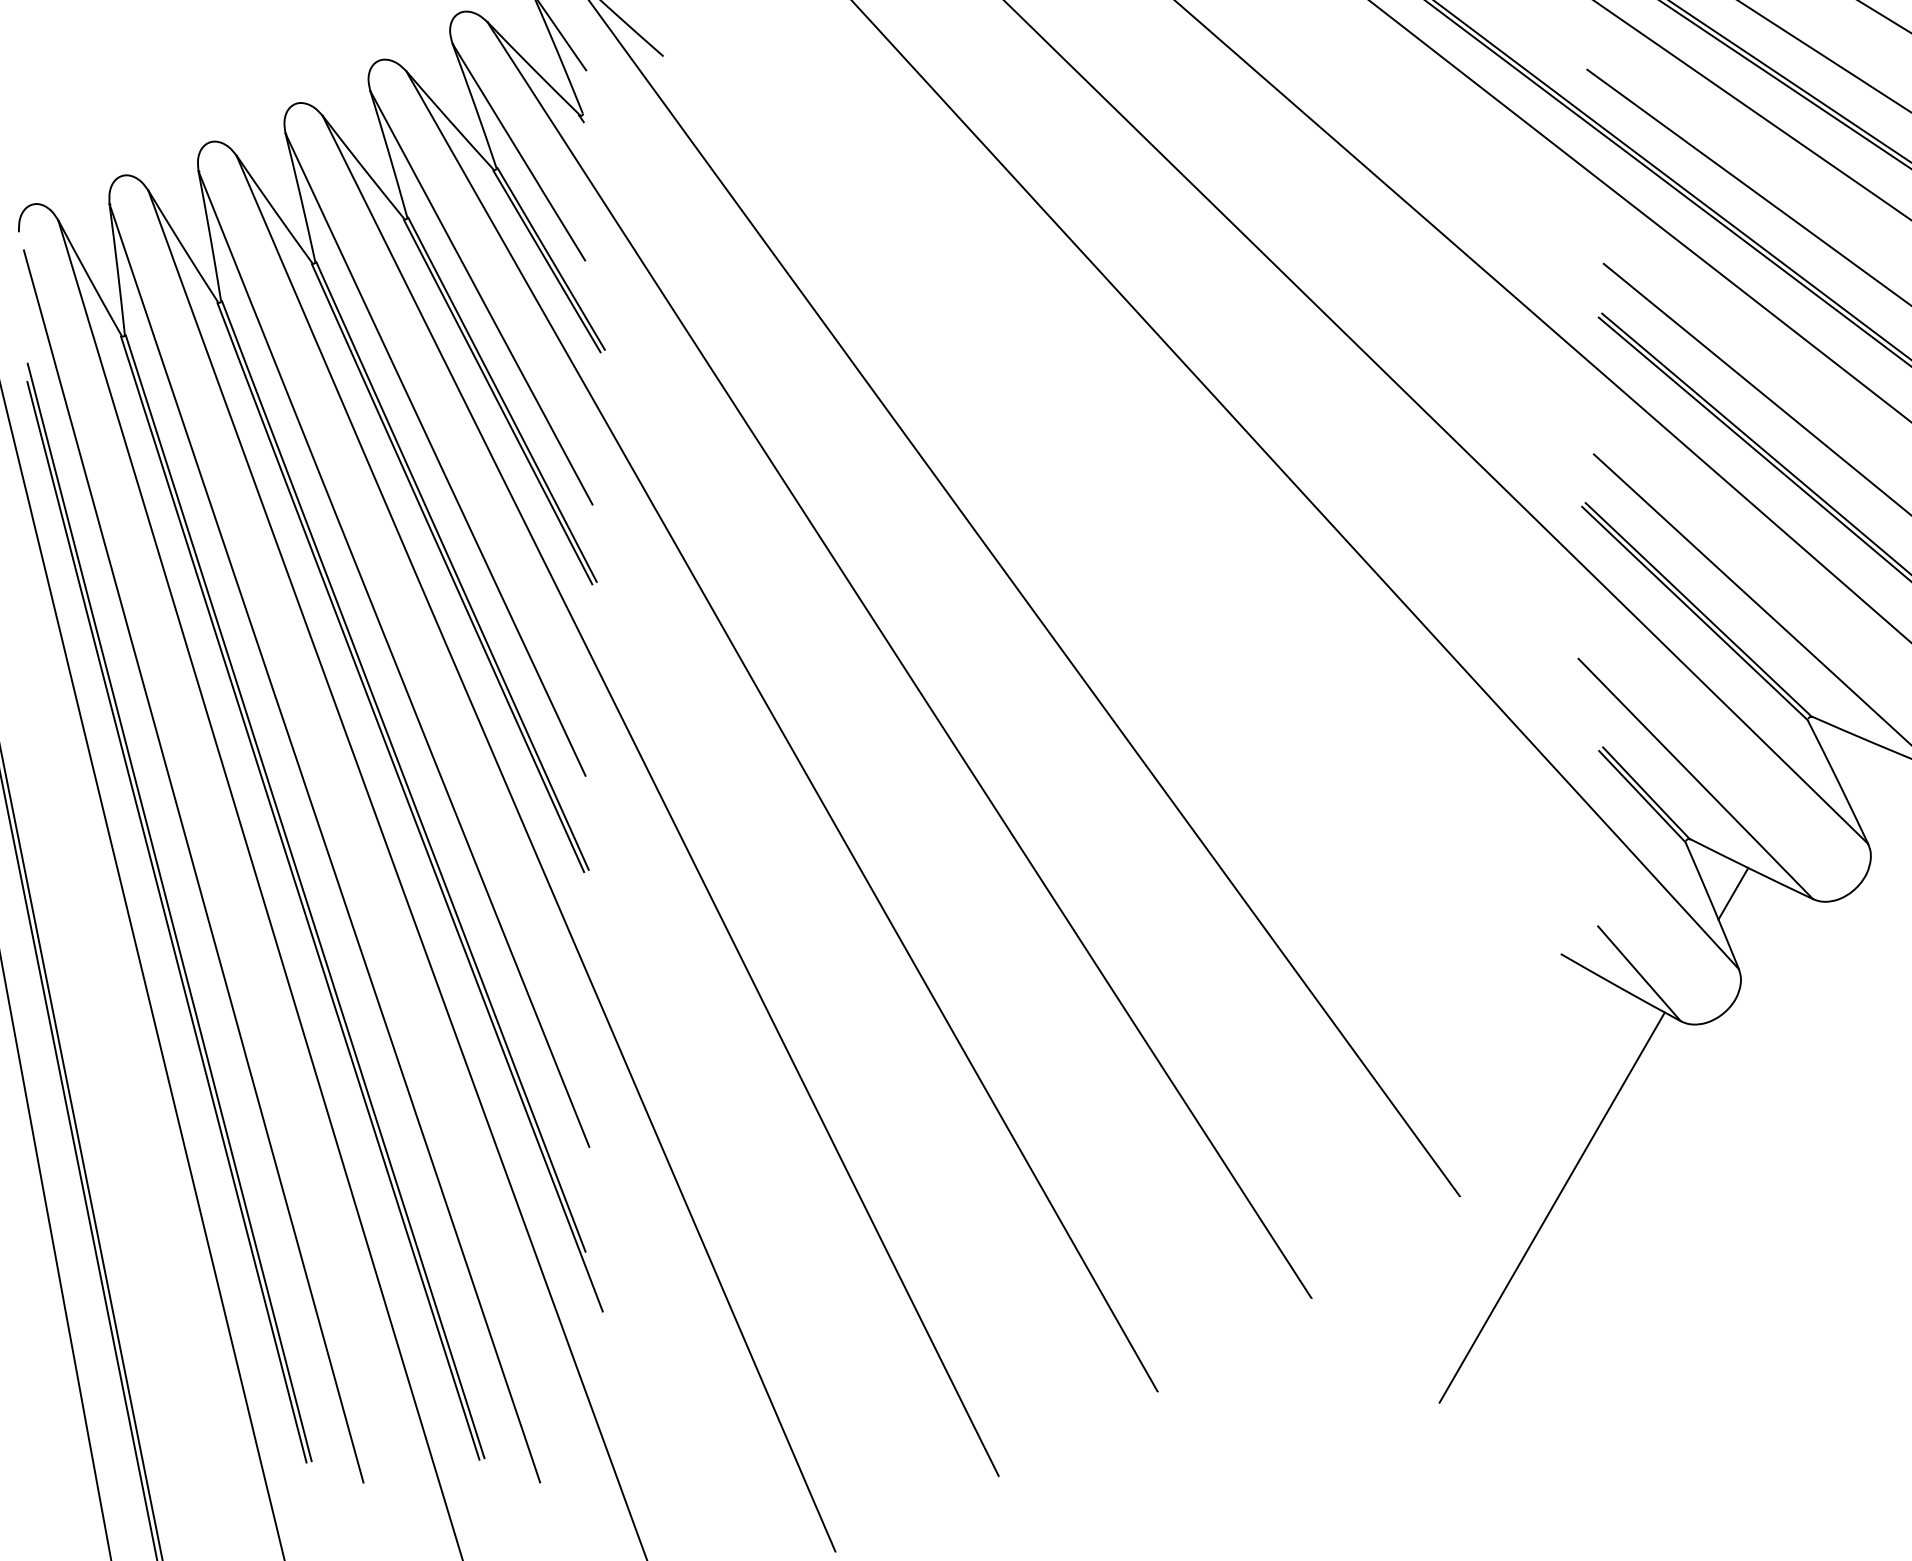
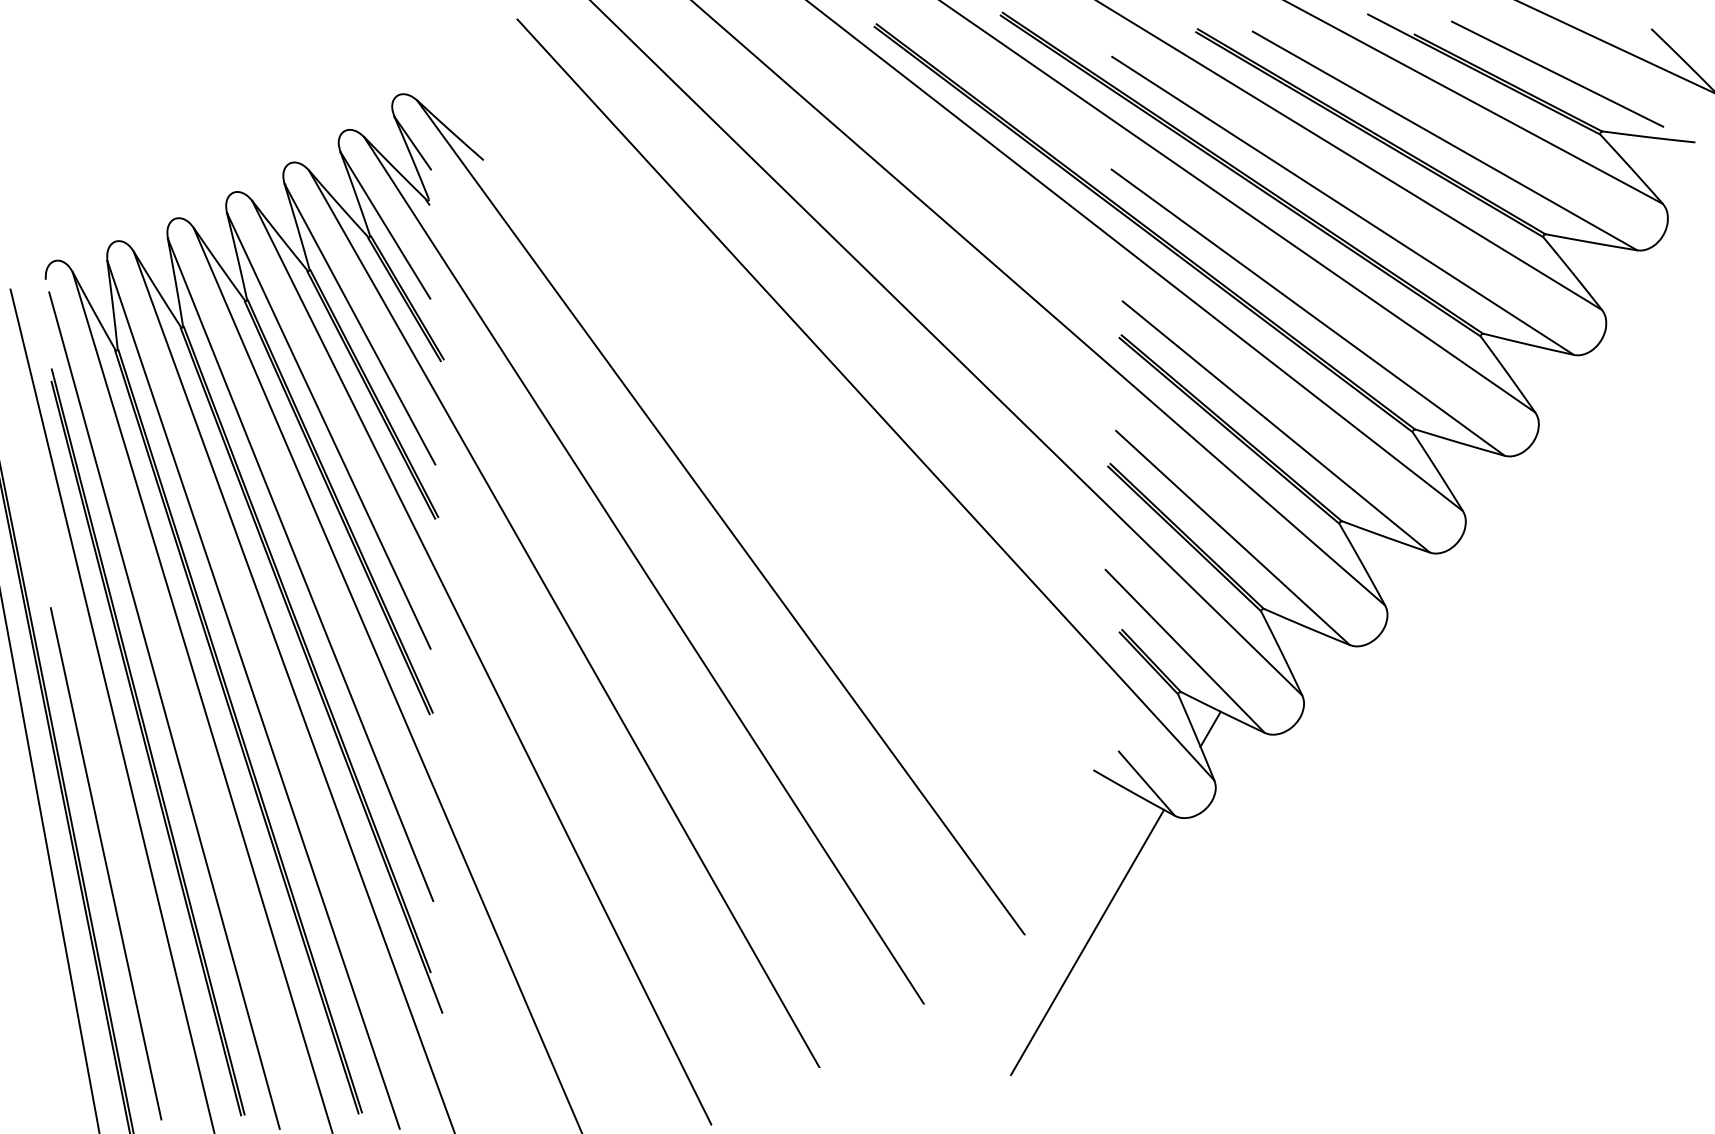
line: (106, 1091) -> (105, 863), added

